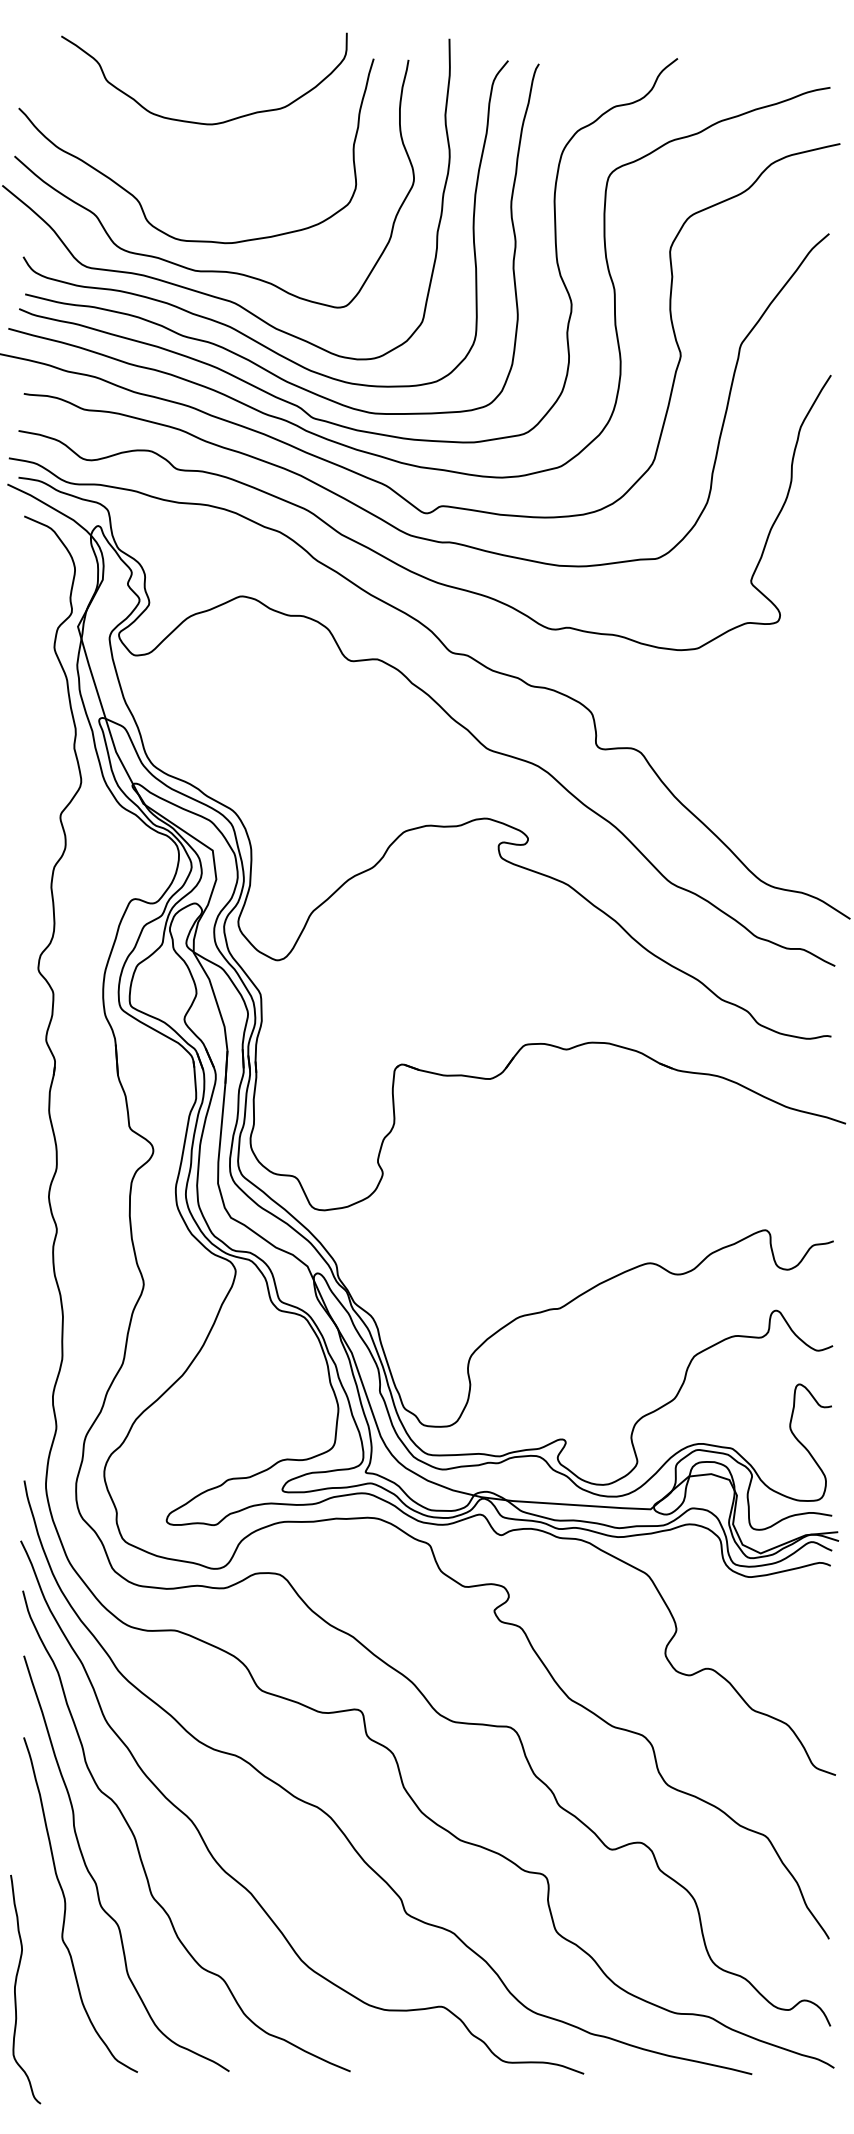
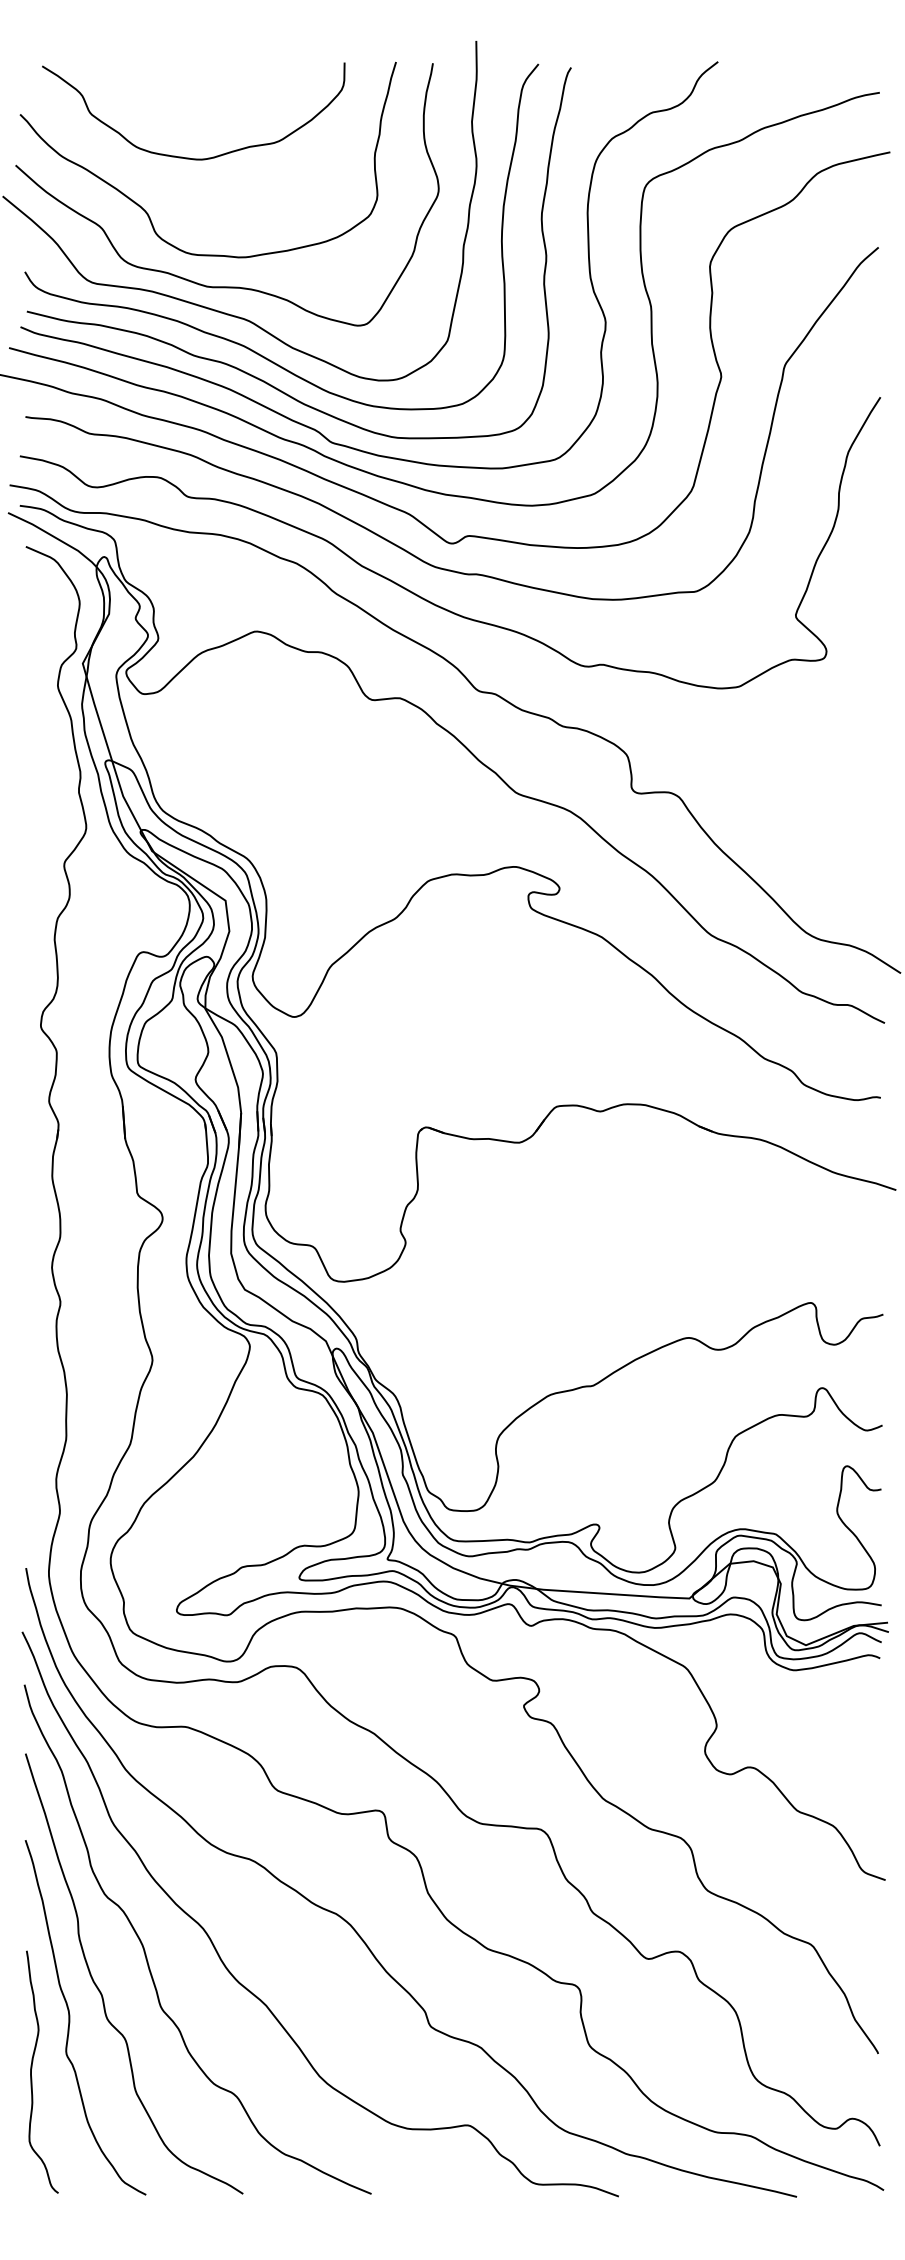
curve: (200, 122) -> (189, 157), moved
curve: (16, 1986) -> (32, 2068), moved

